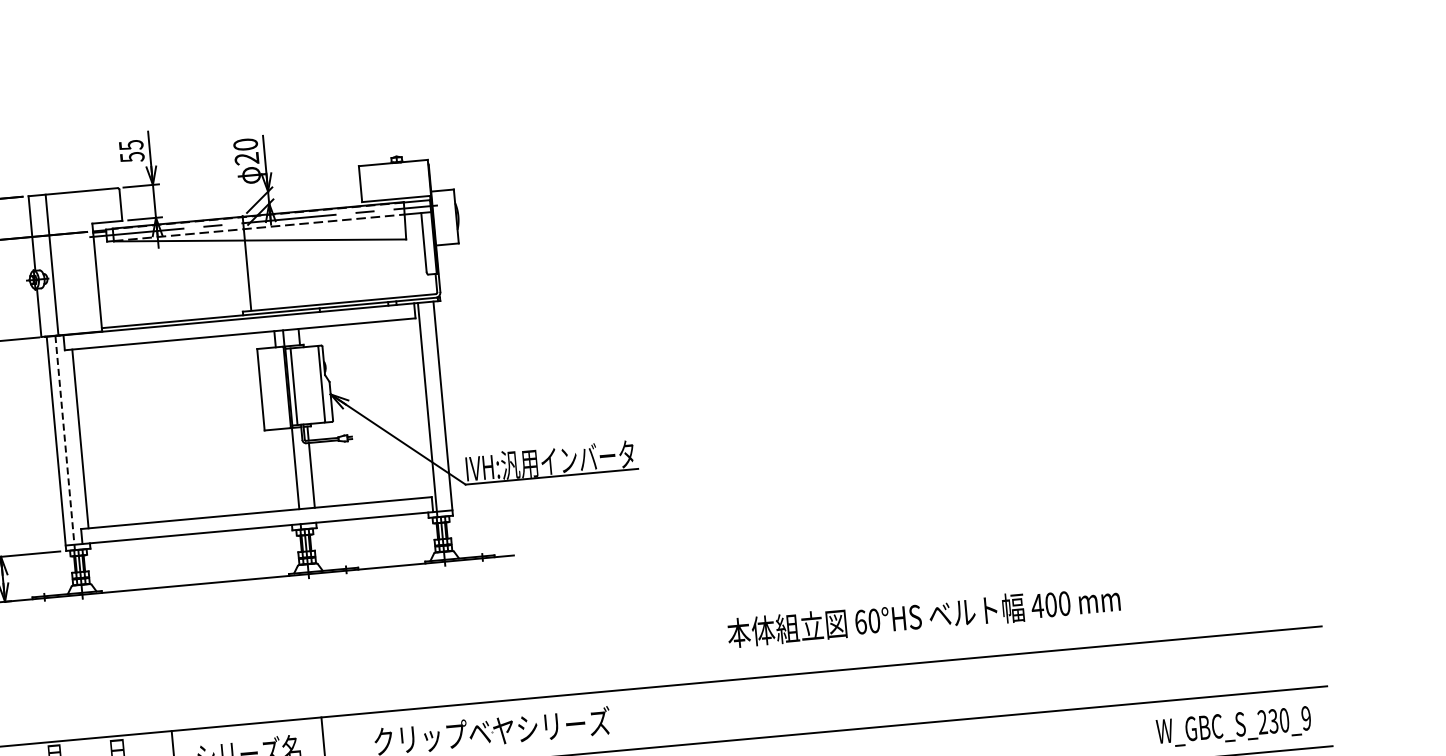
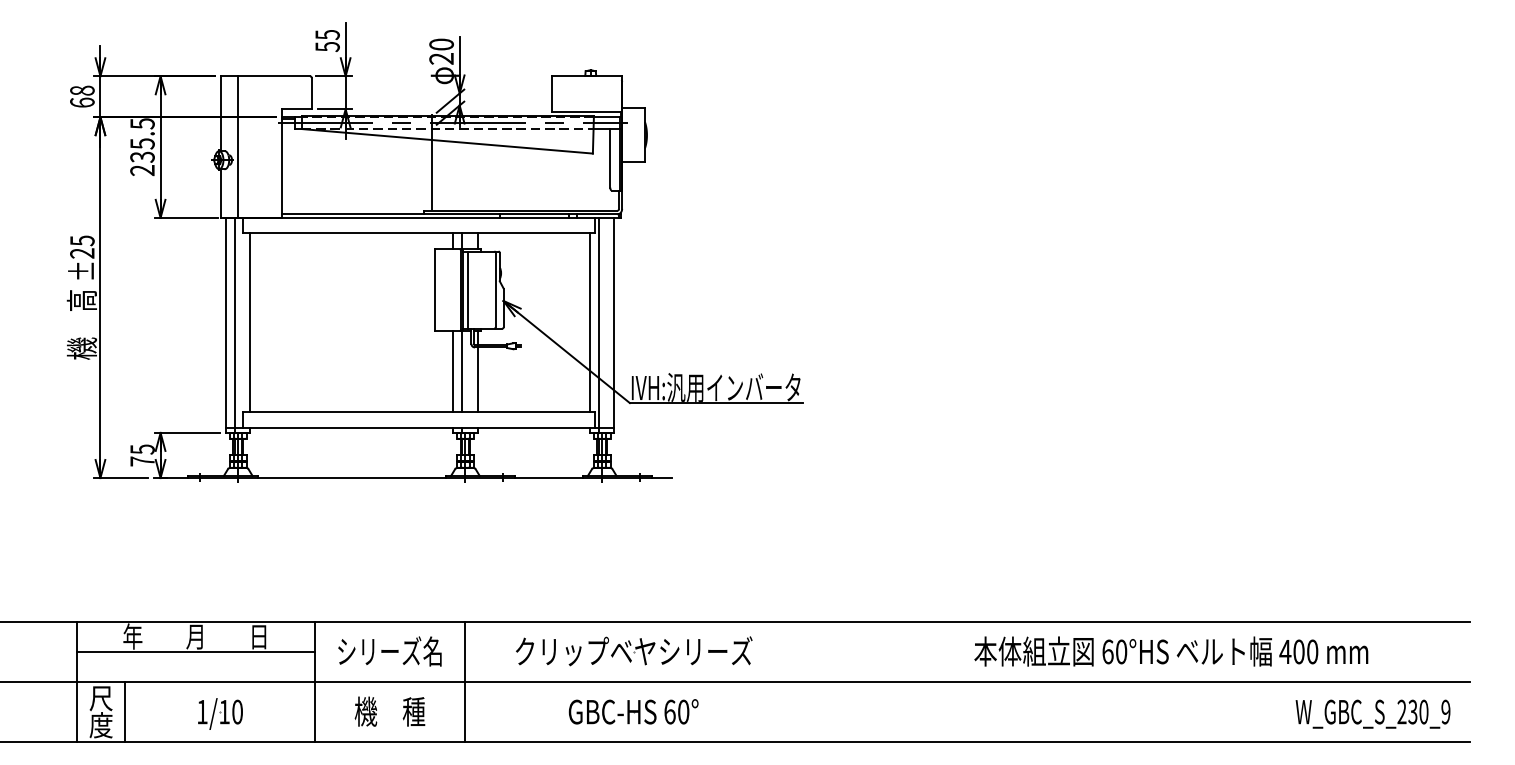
line: (419, 407) -> (590, 322), added
line: (64, 443) -> (234, 325), dashed -> solid
line: (287, 469) -> (453, 371), added
text: (924, 616) -> (1171, 651), moved

